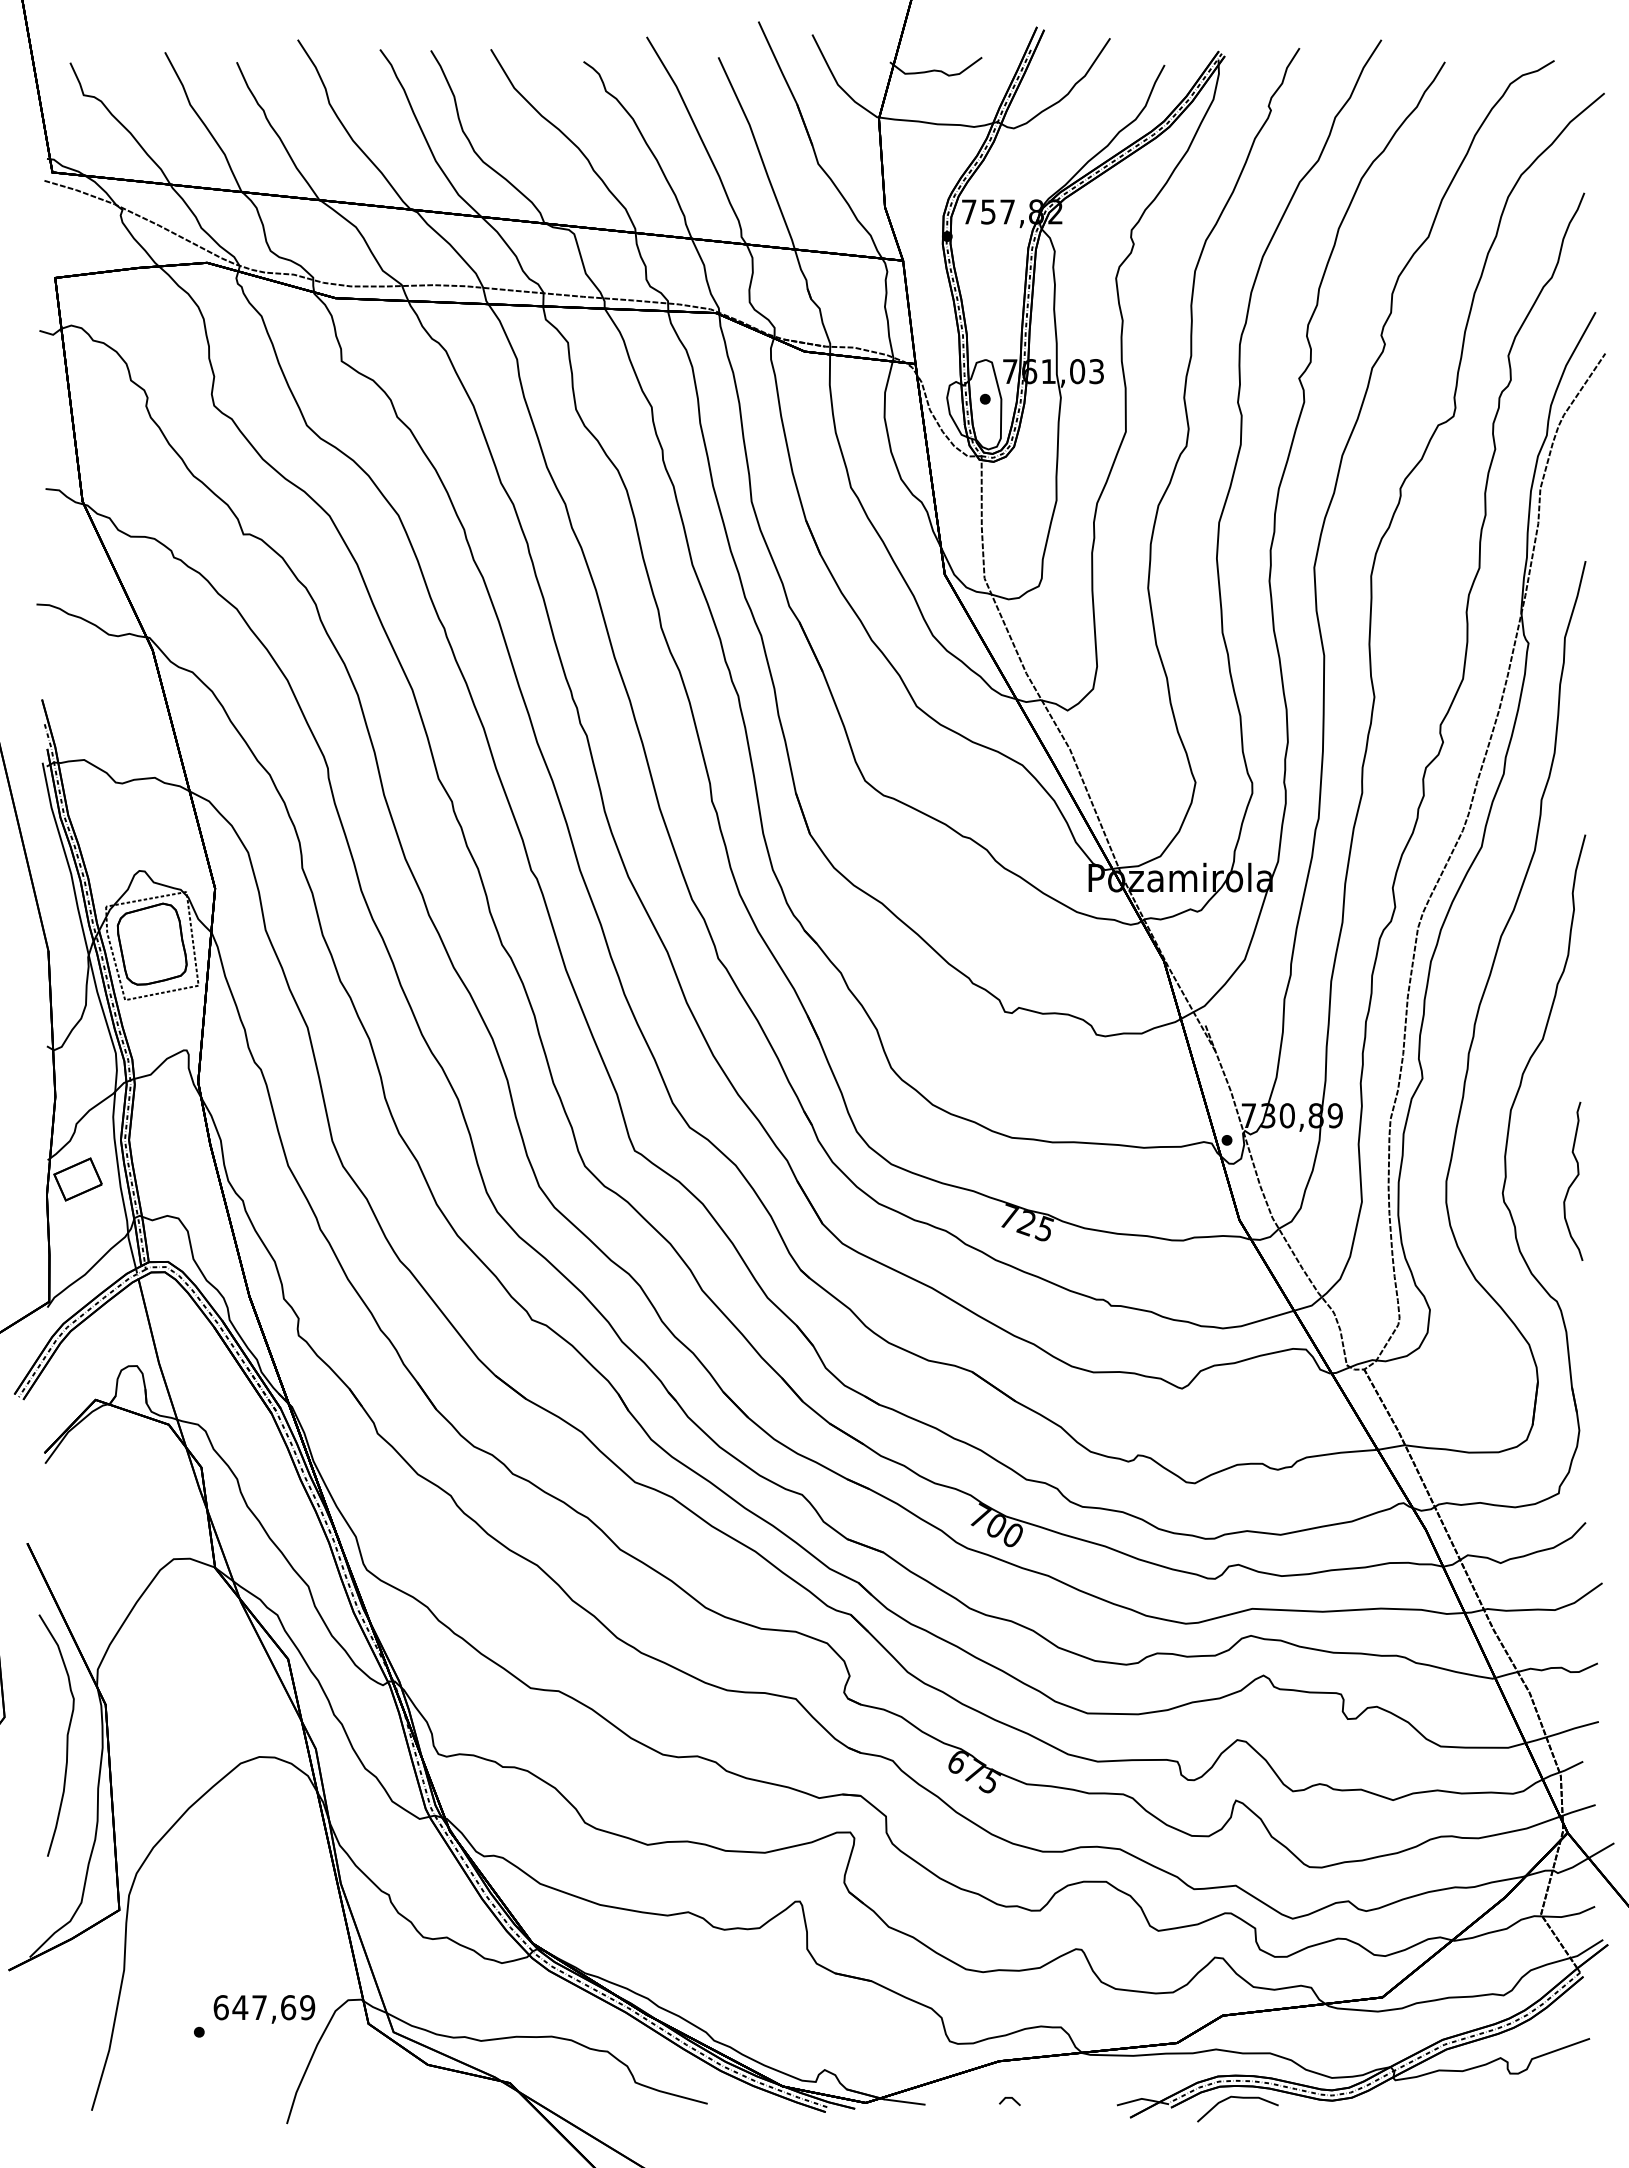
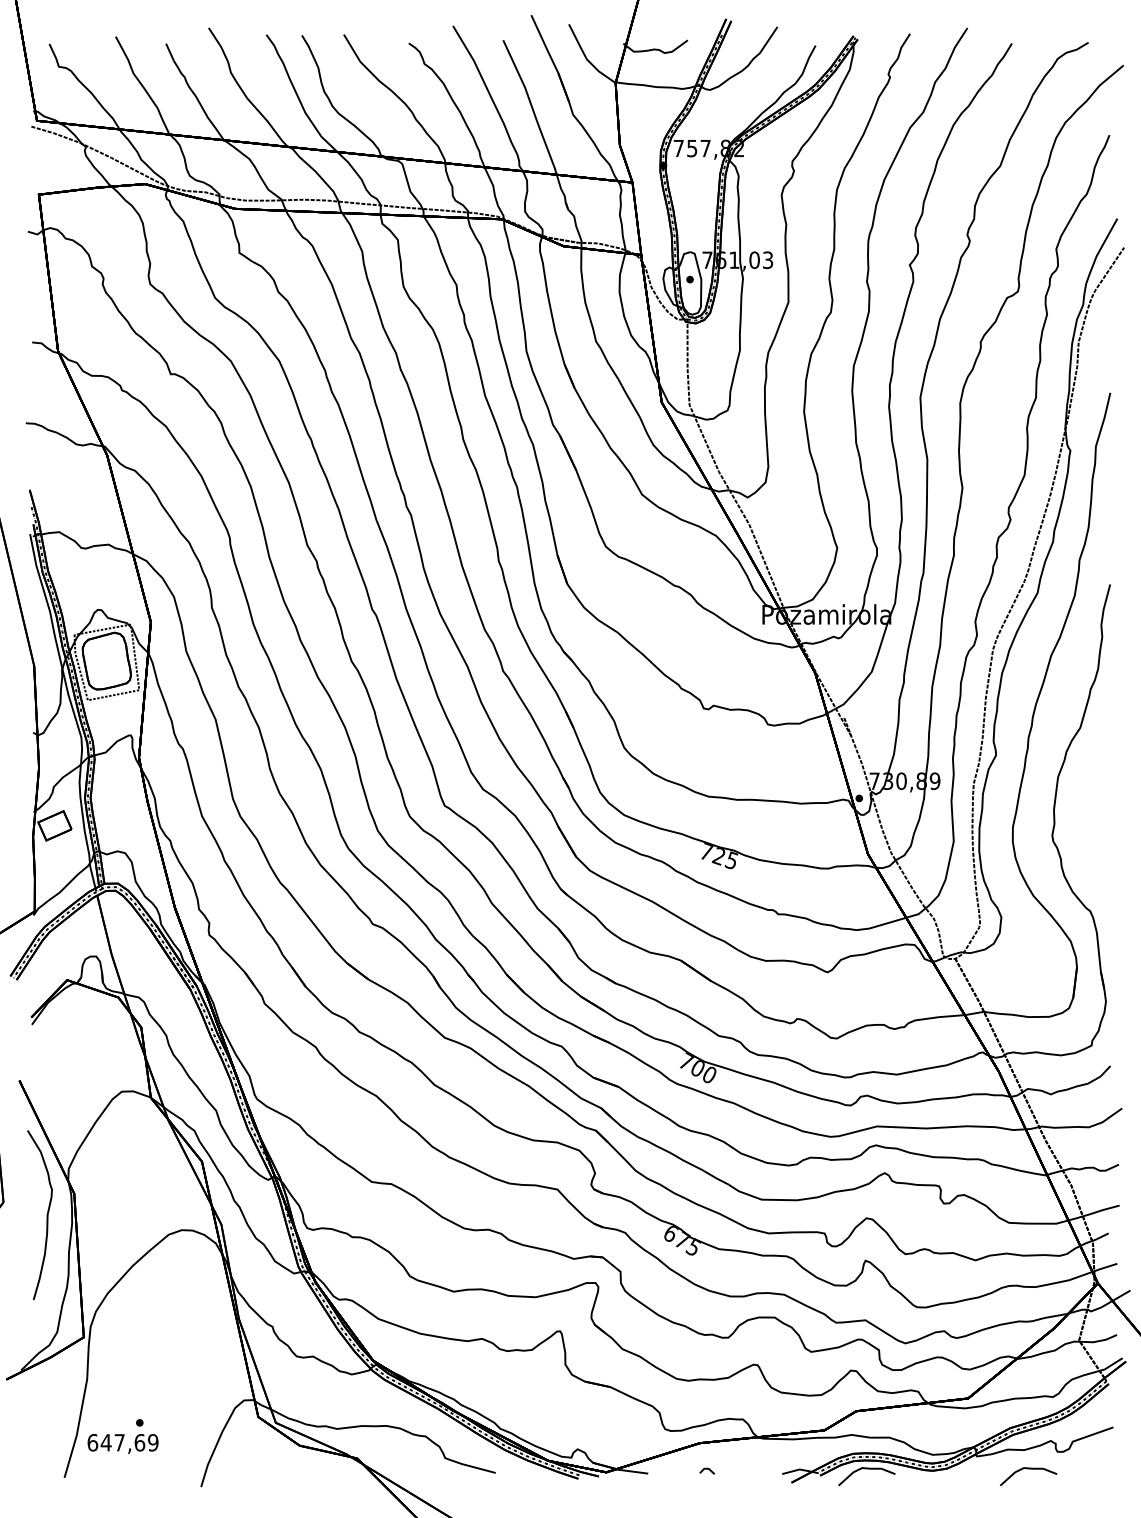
curve: (1573, 1180) -> (1101, 826), removed
text: (264, 2009) -> (123, 1444), moved
curve: (1468, 2098) -> (1028, 1469), added

